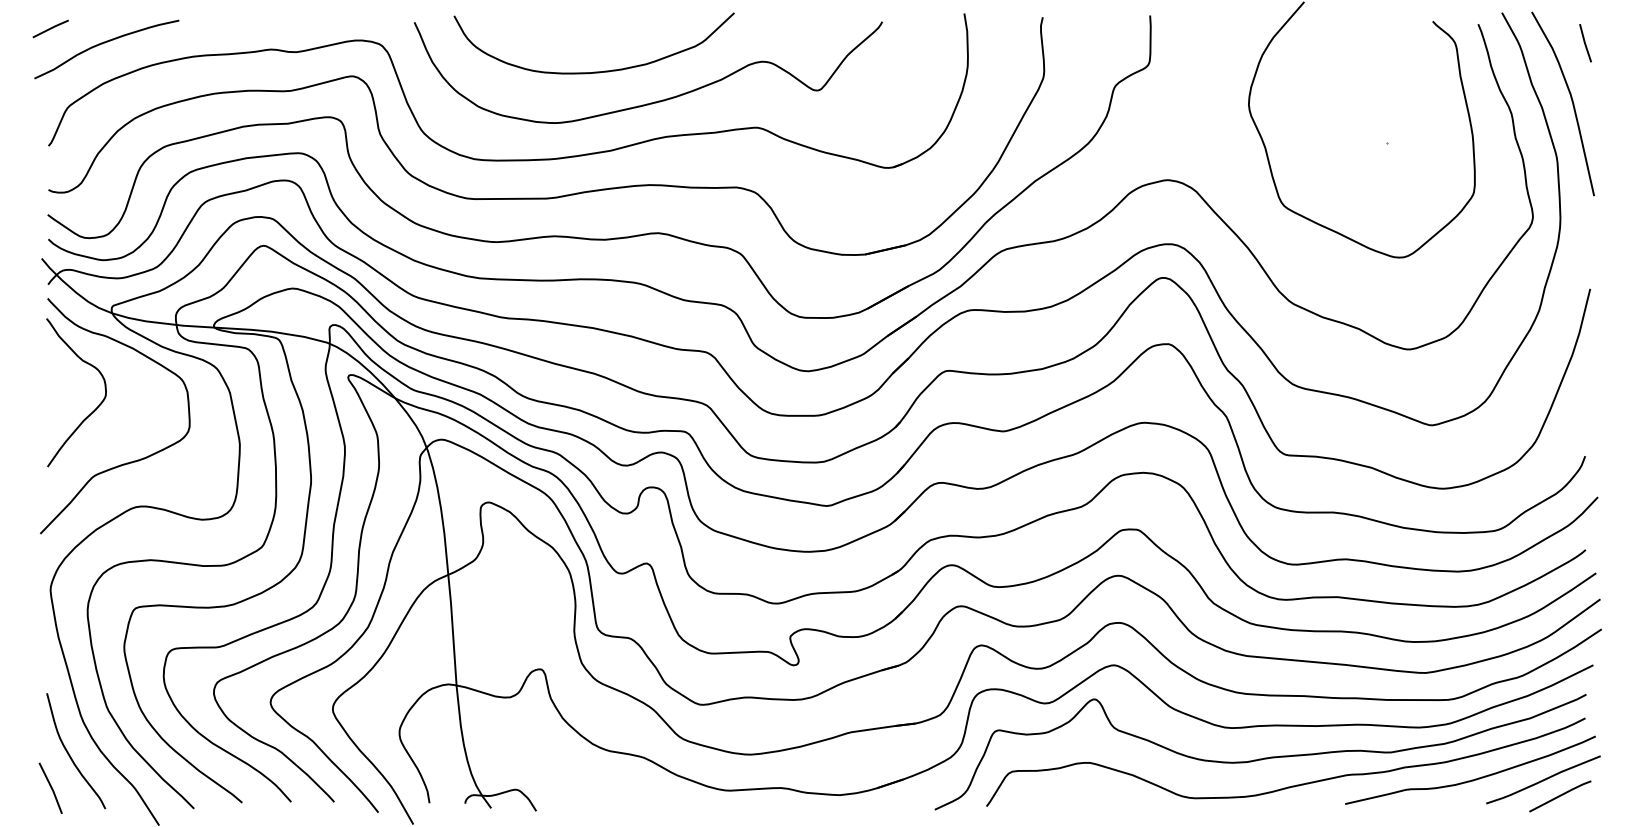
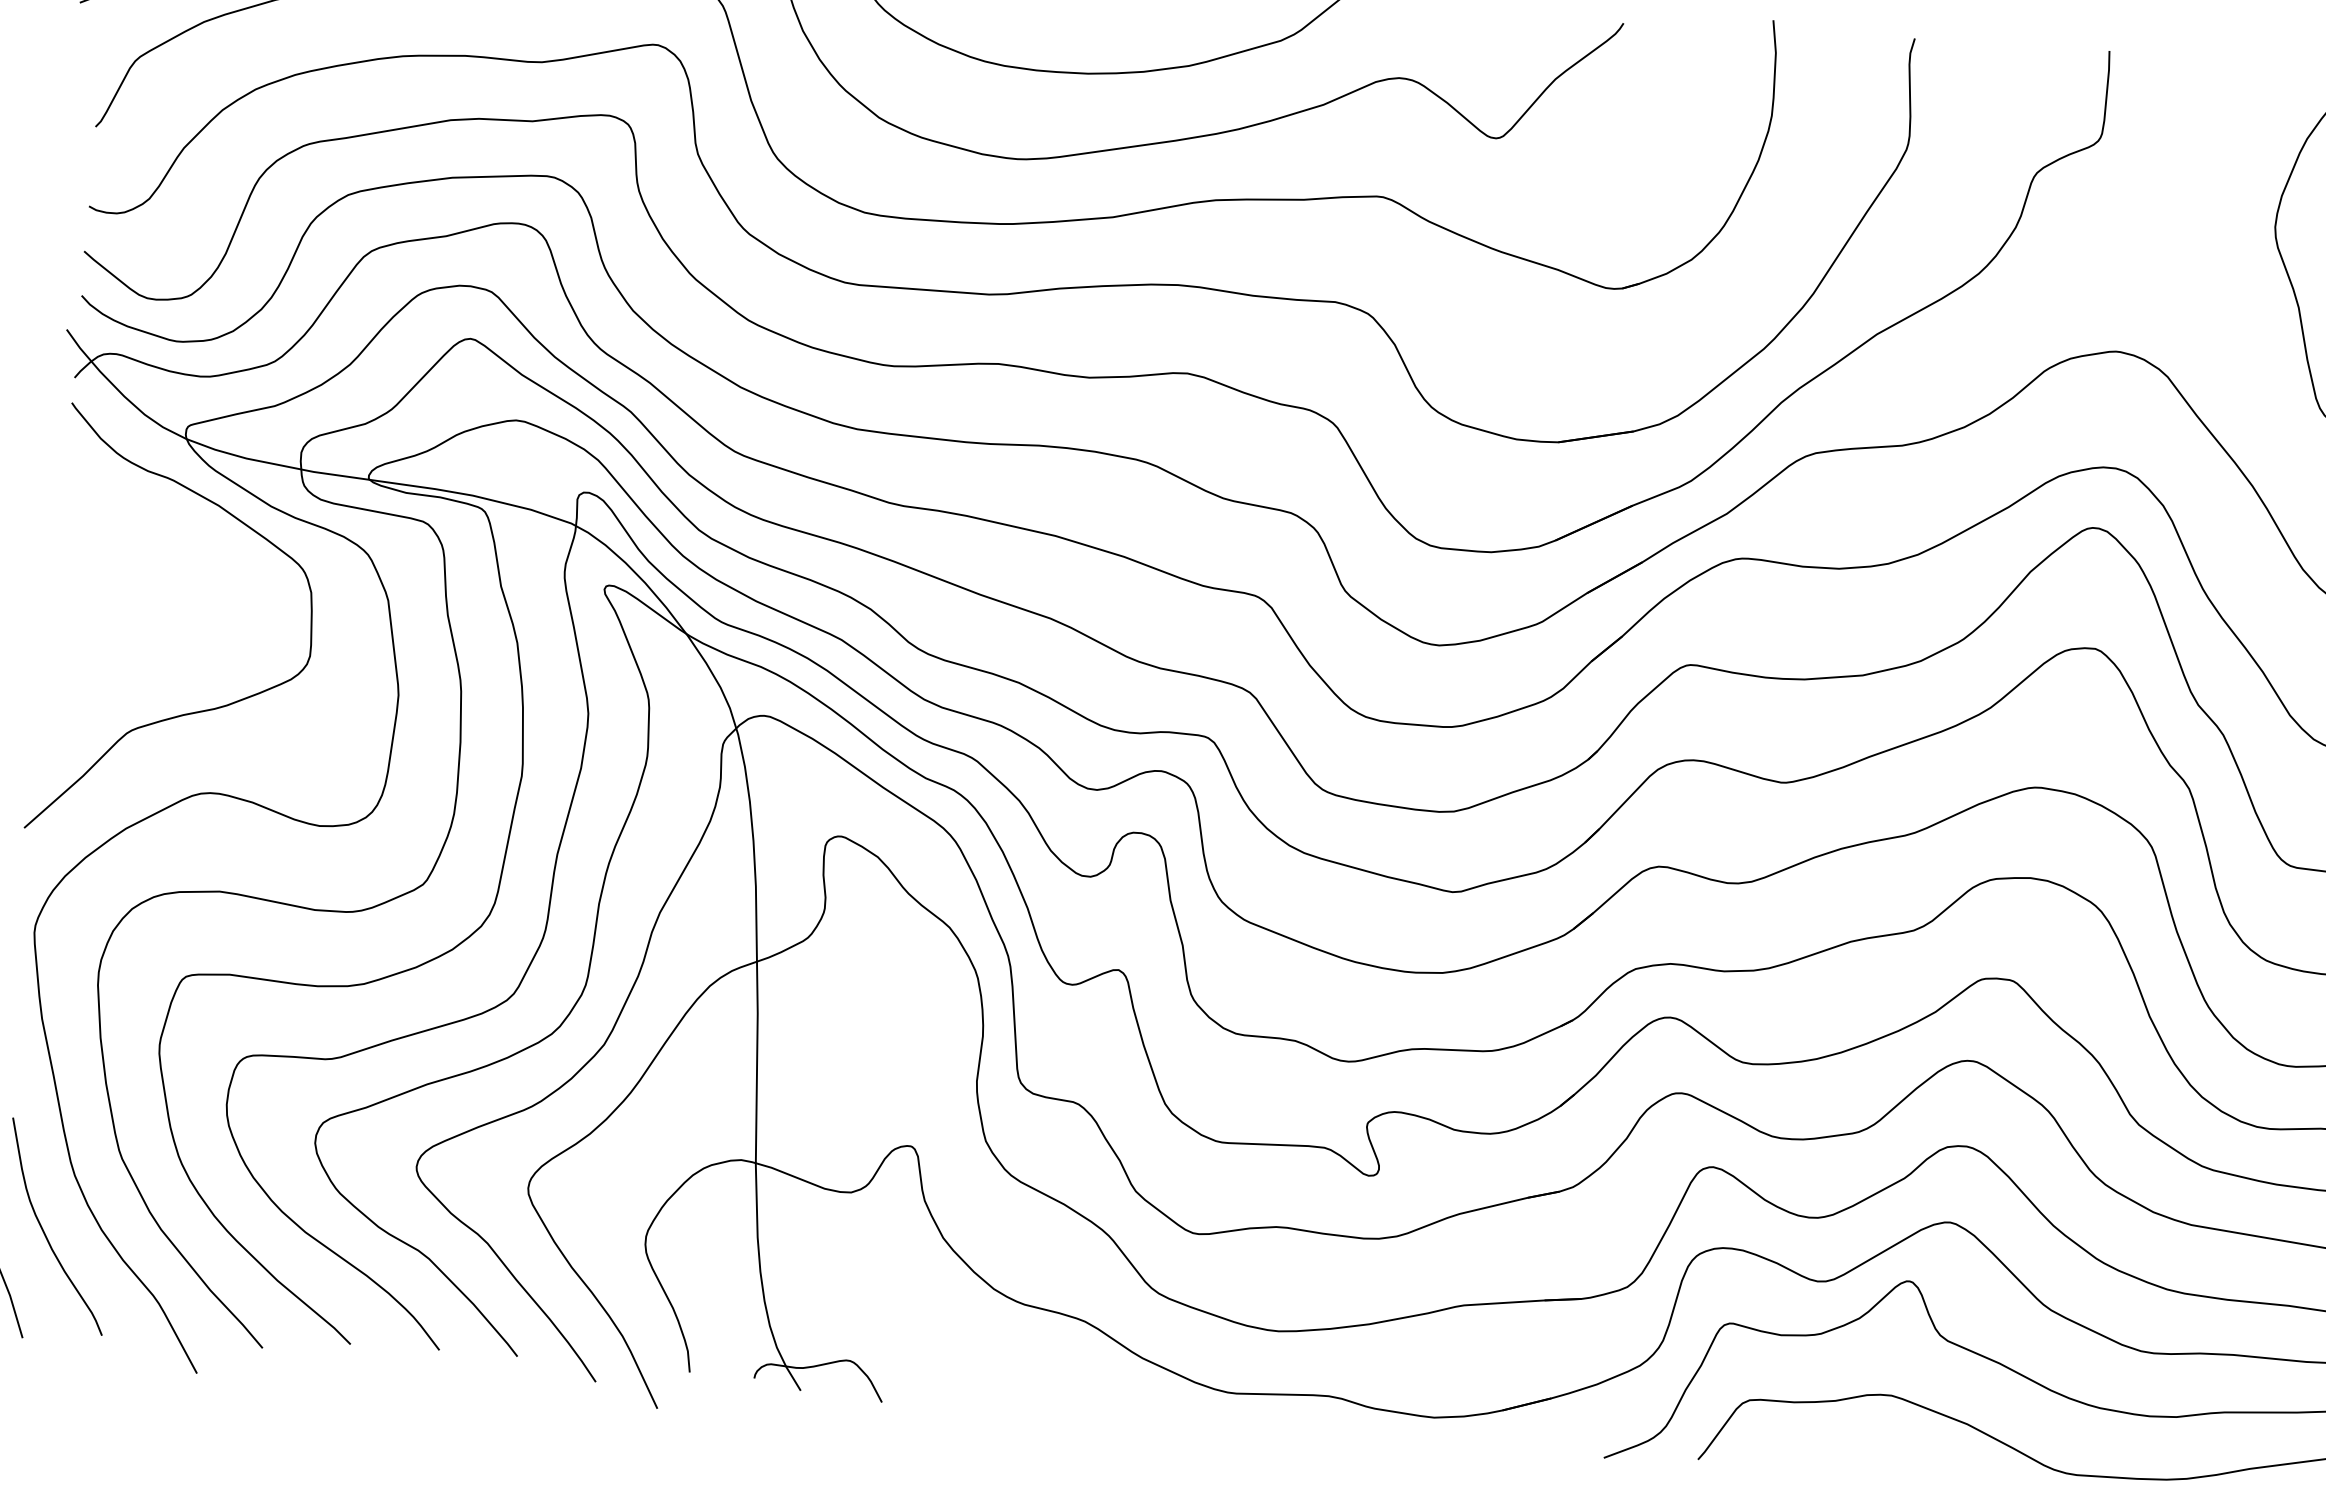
curve: (94, 409) -> (140, 610), removed

